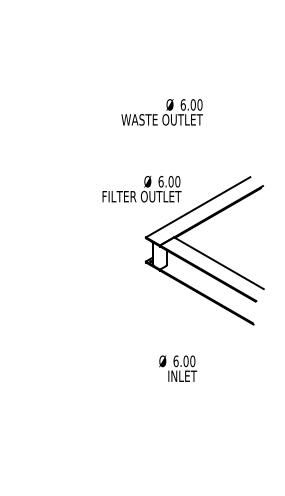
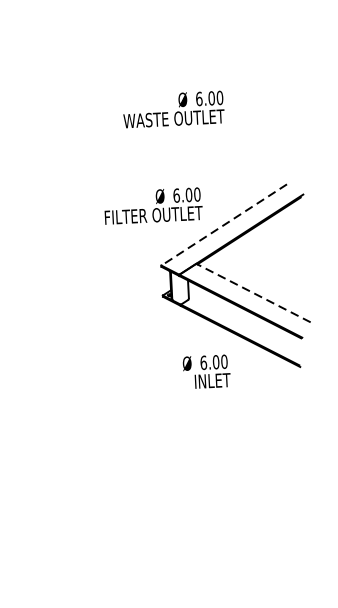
line: (197, 207) -> (223, 225), solid -> dashed
line: (218, 263) -> (252, 293), solid -> dashed
text: (178, 368) -> (207, 371), moved

